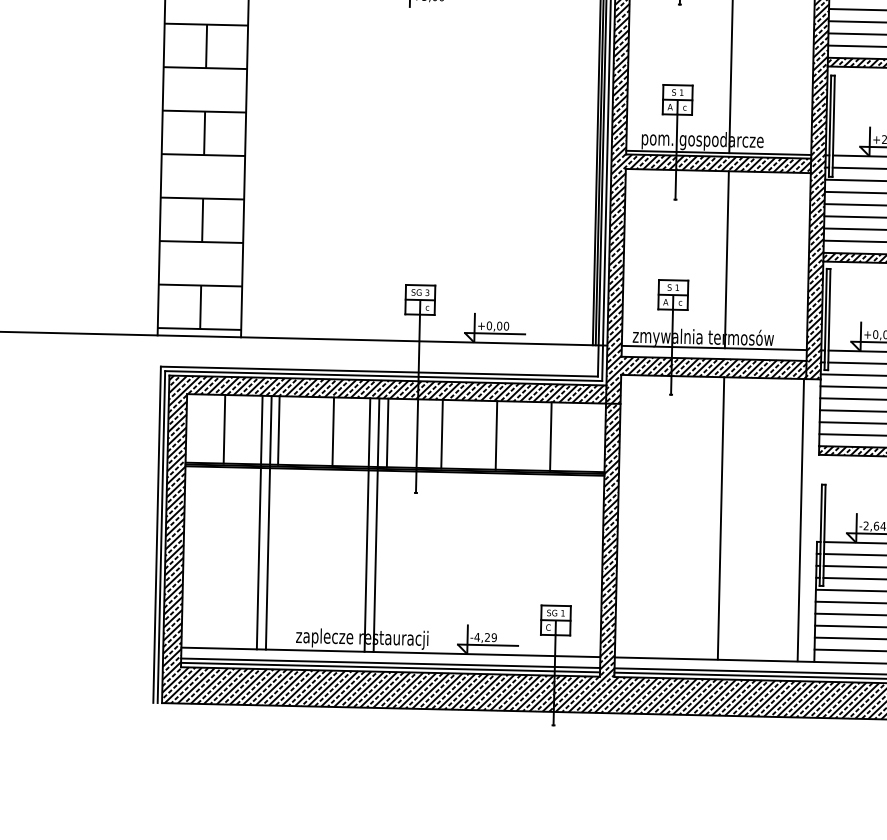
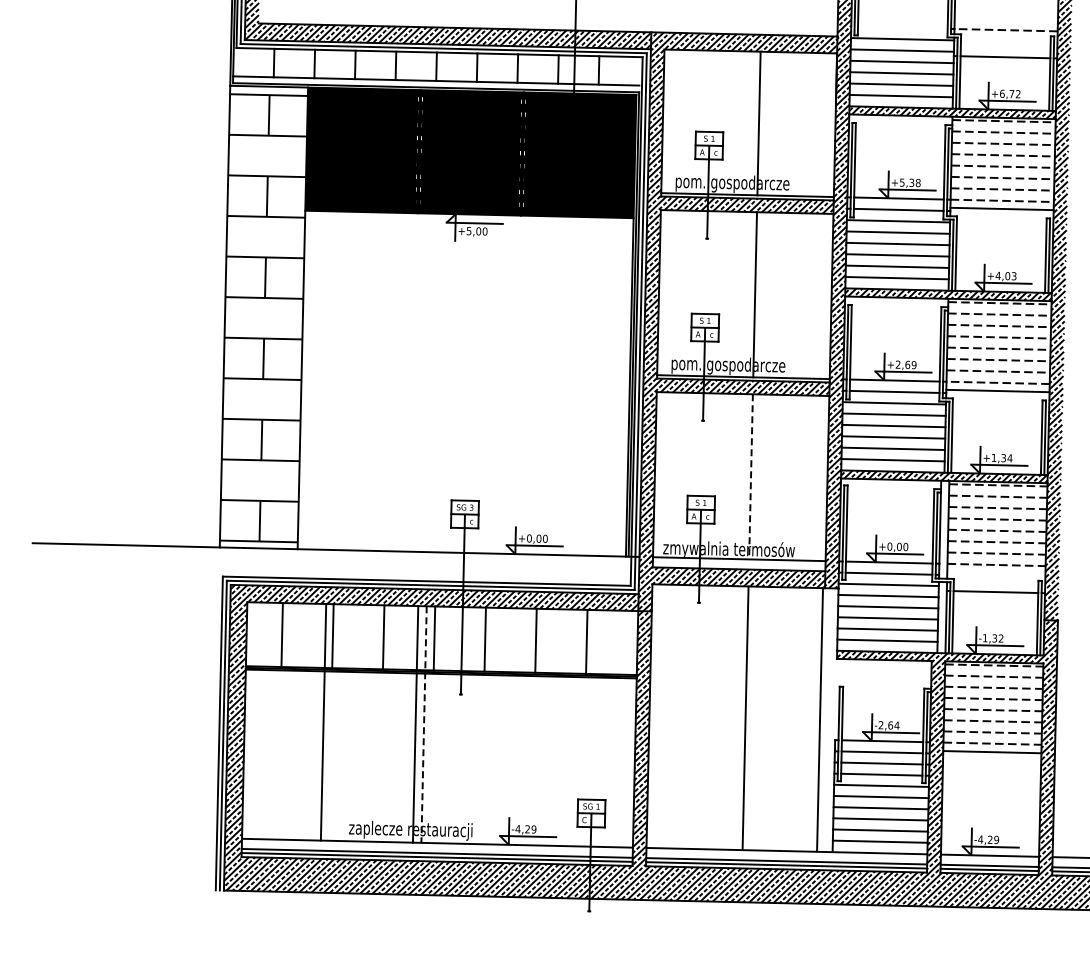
line: (727, 259) -> (751, 476), solid -> dashed
line: (259, 521) -> (314, 721), removed
line: (376, 526) -> (424, 725), solid -> dashed

